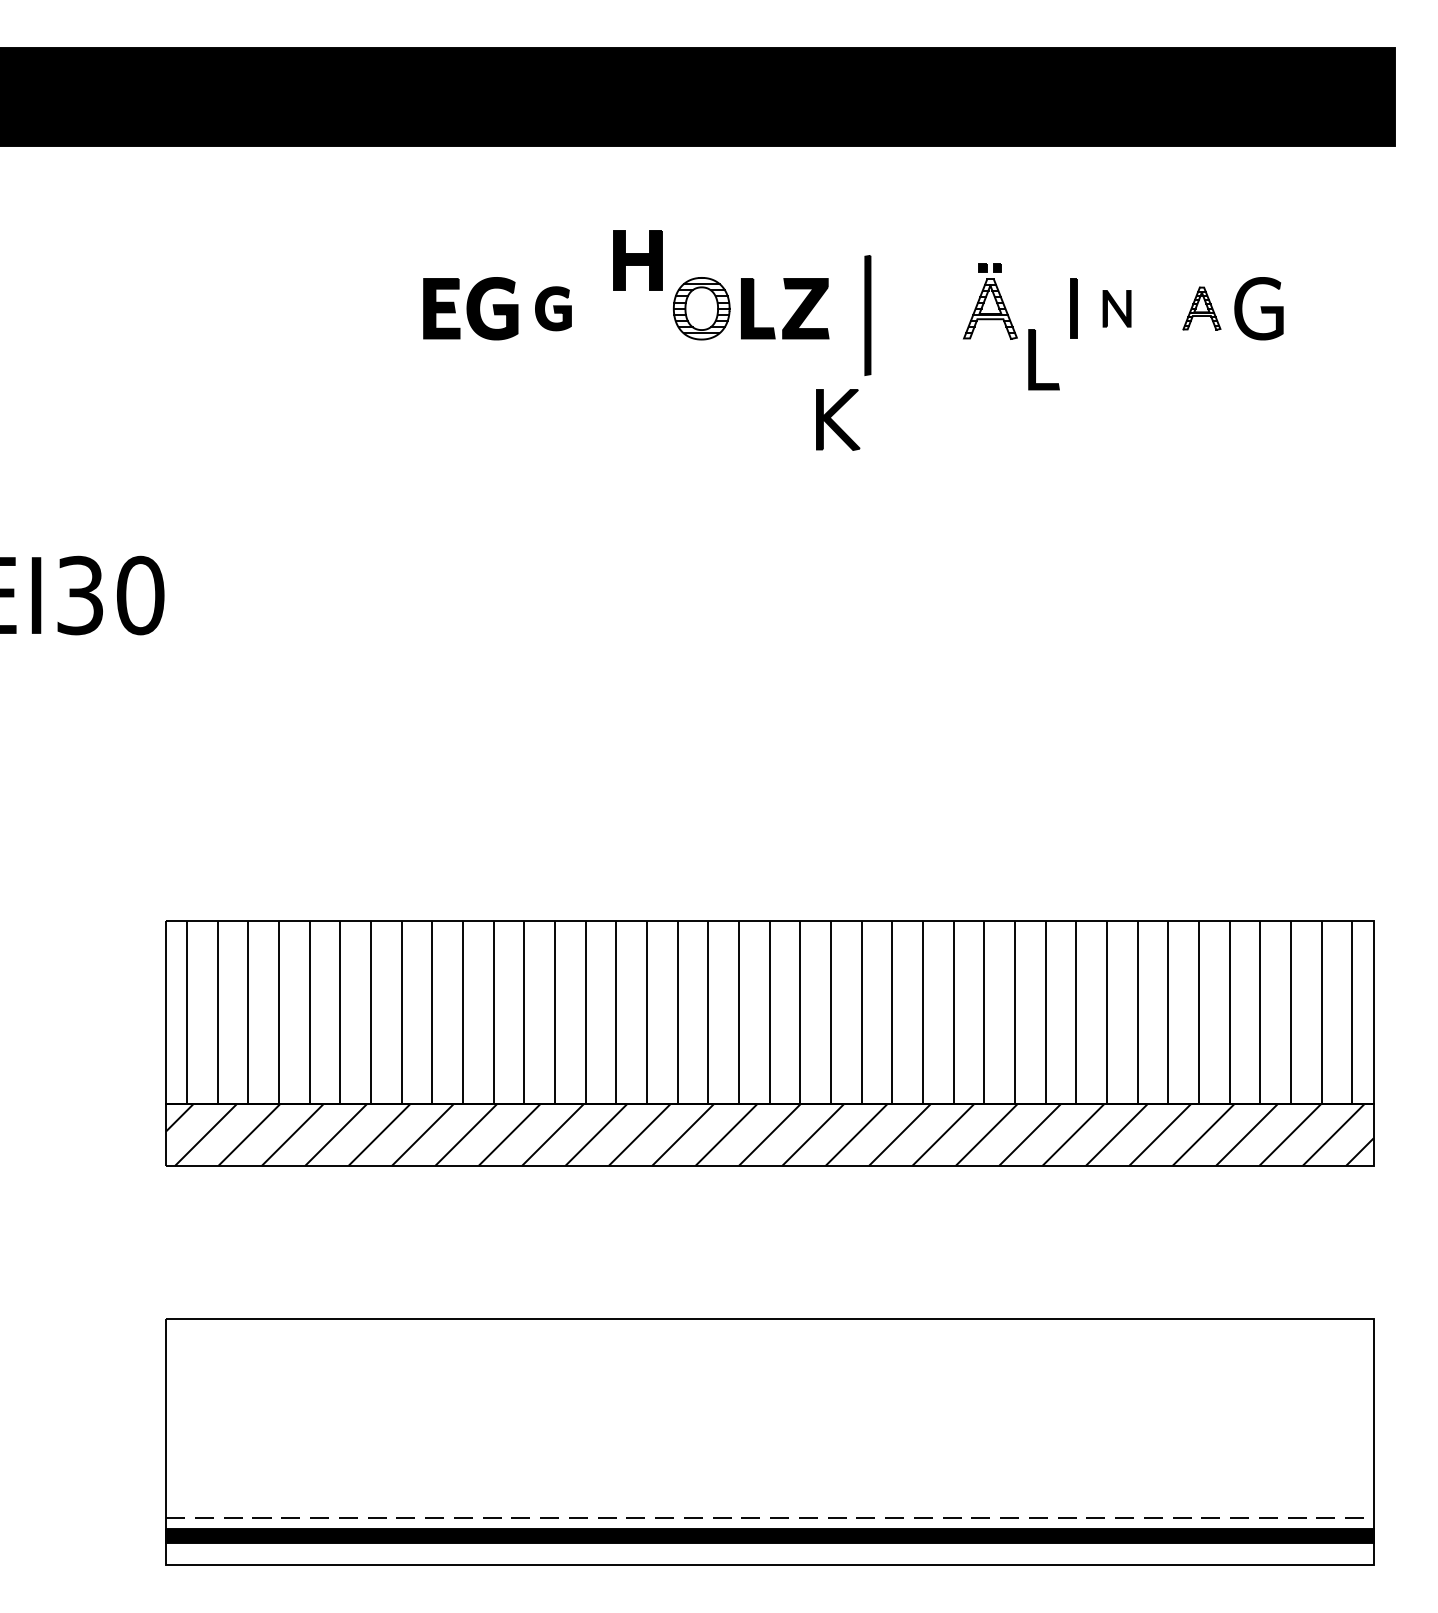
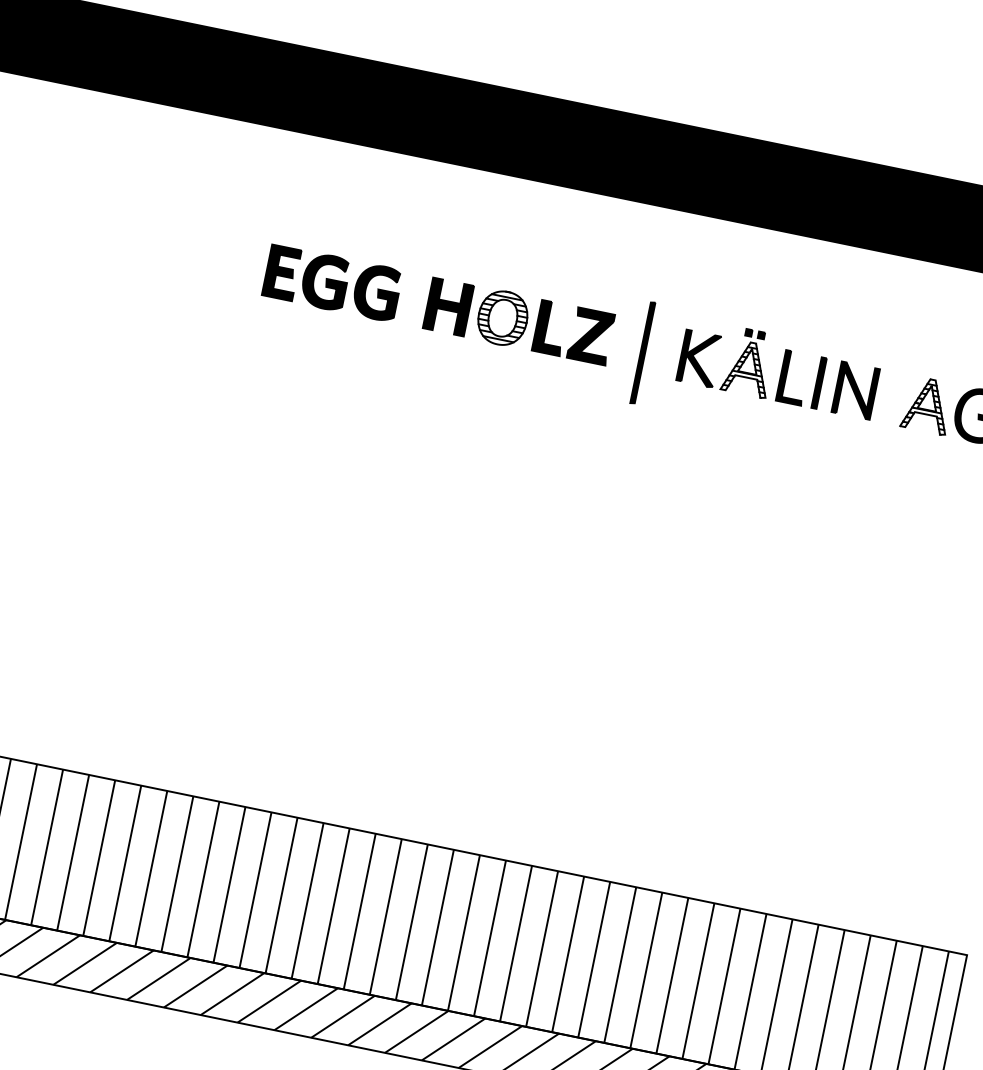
part: (637, 260) -> (448, 306), moved
part: (553, 308) -> (376, 292), size x1.43
part: (1116, 308) -> (855, 390), size x1.67
part: (1201, 308) -> (927, 405), size x1.43
part: (1035, 359) -> (786, 376), moved
part: (838, 419) -> (699, 358), moved

